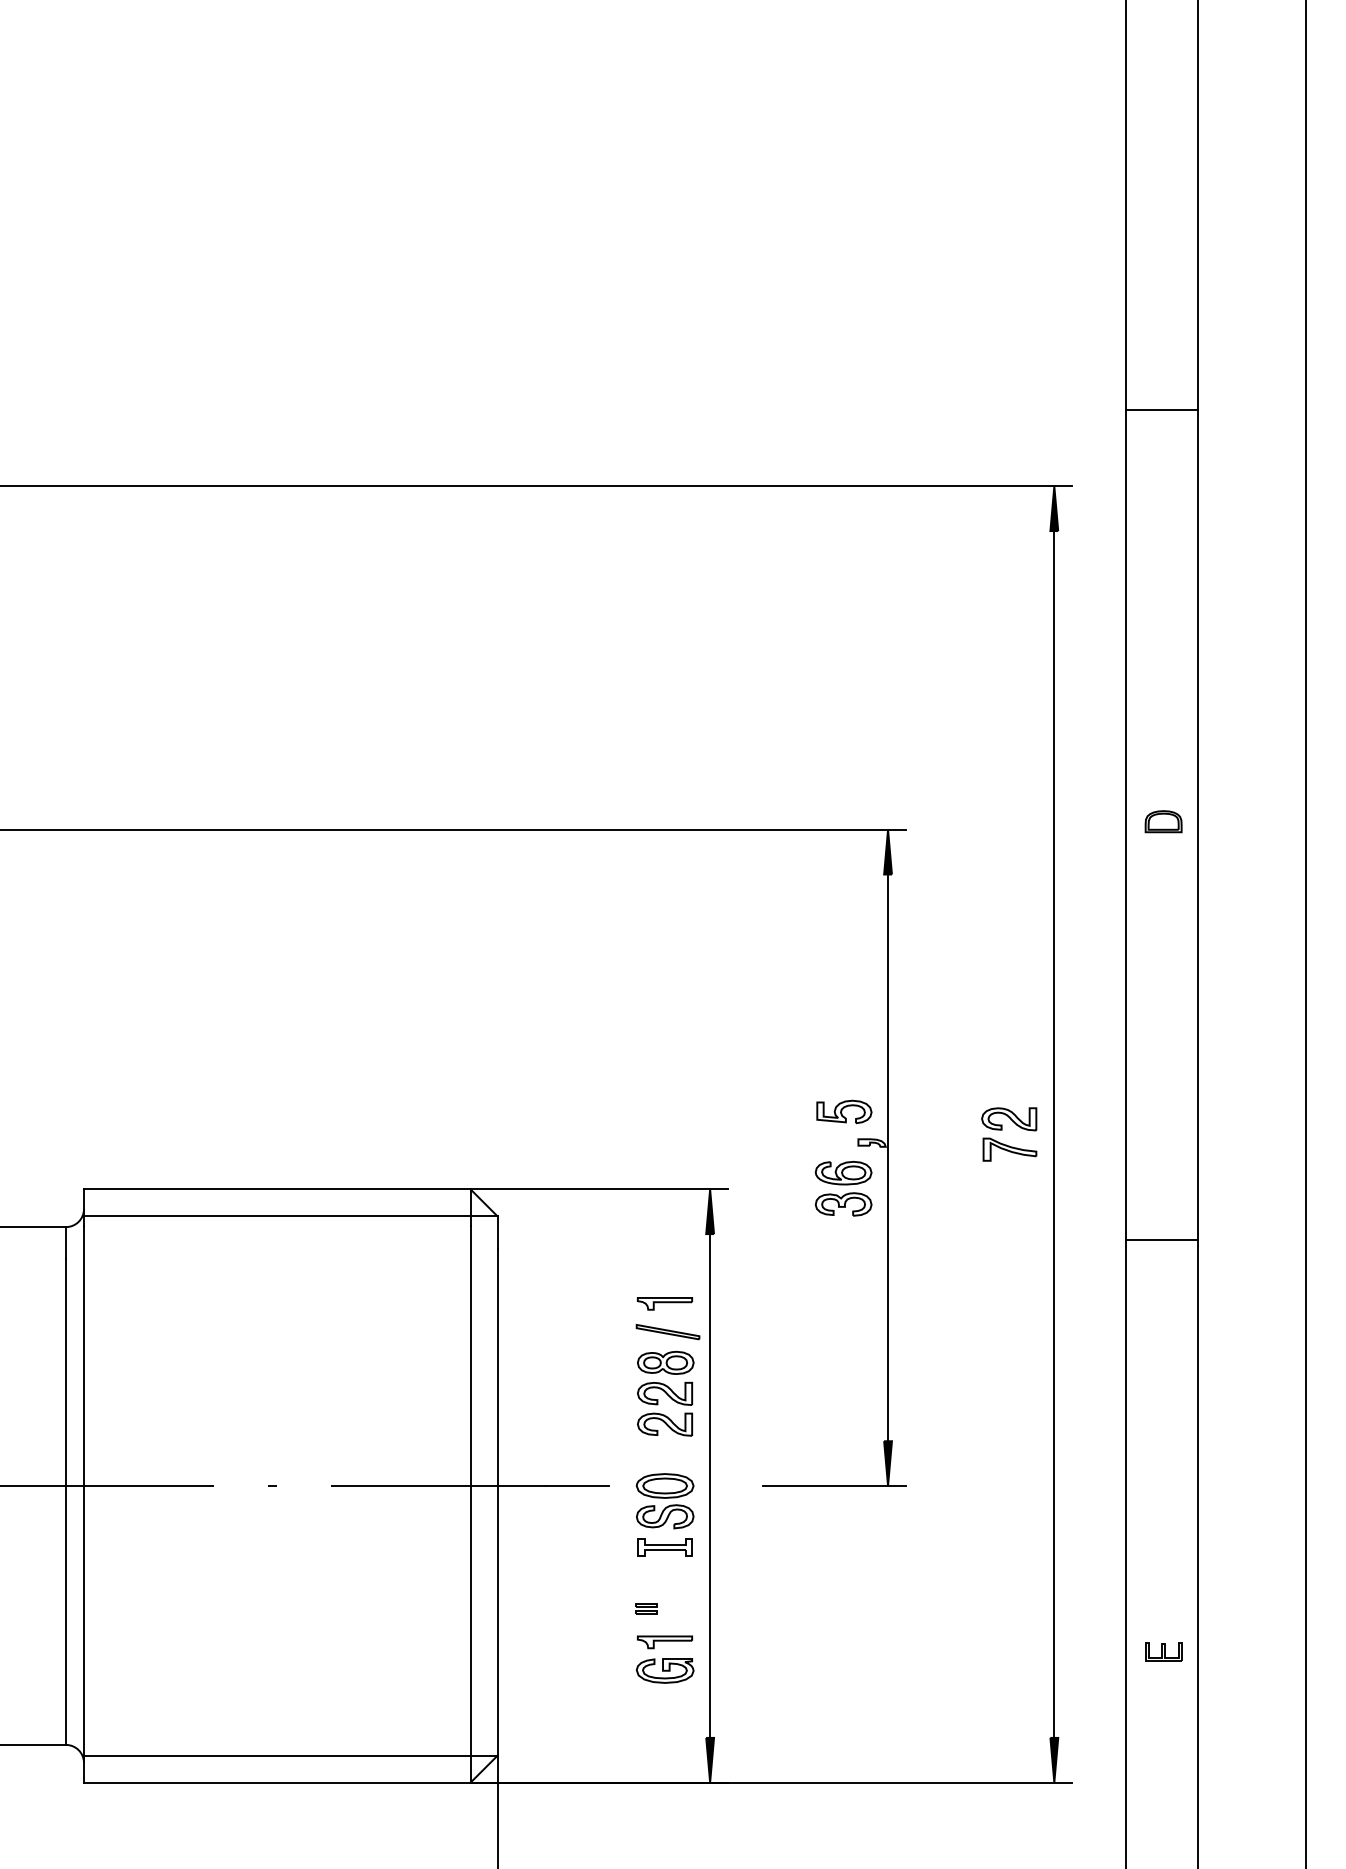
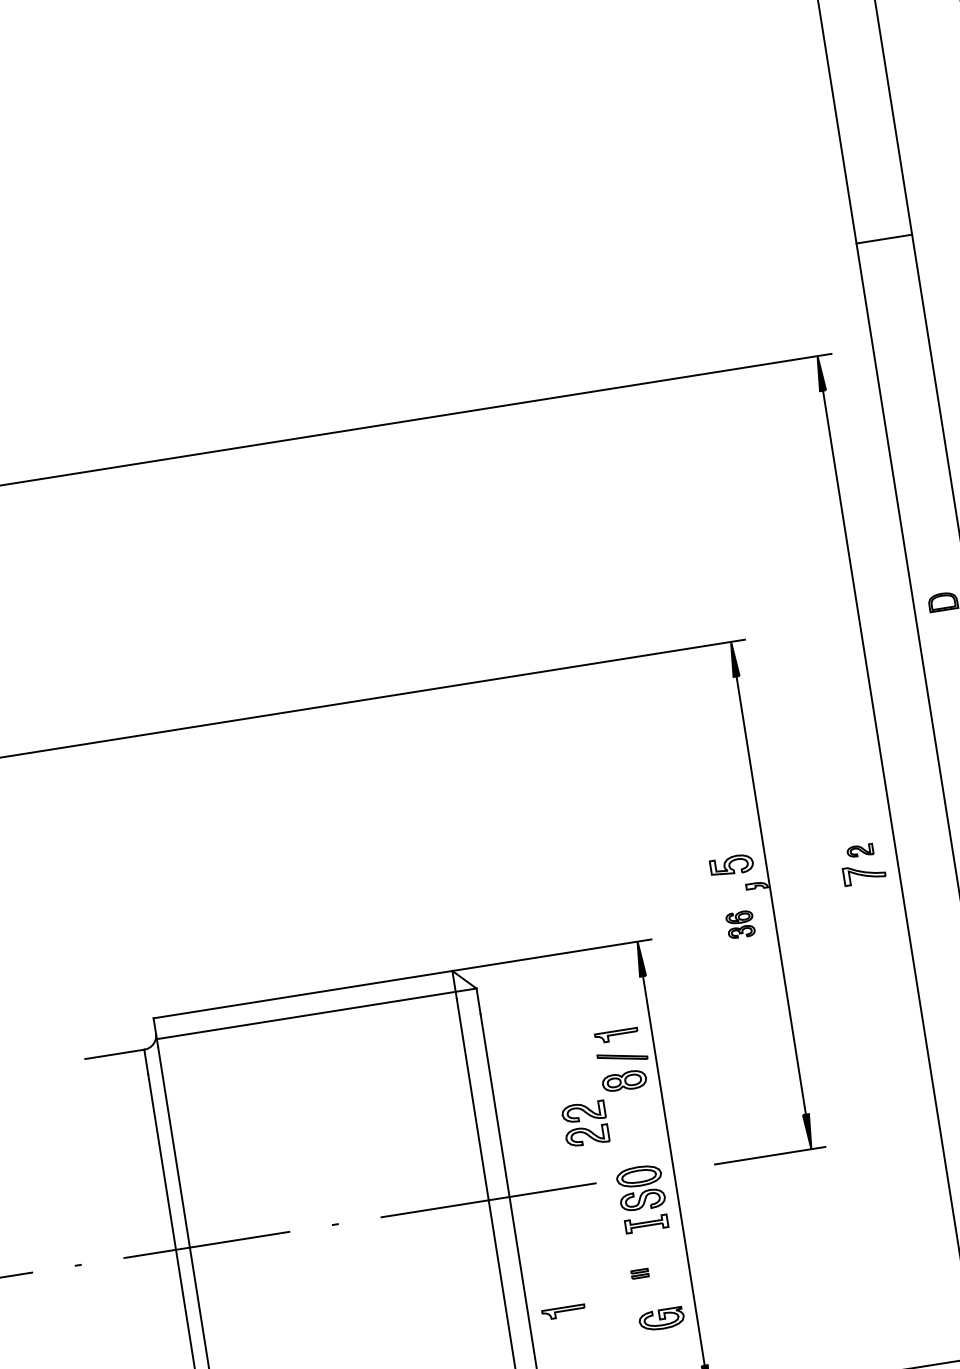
line: (1161, 410) -> (884, 239), moved
part: (1009, 1119) -> (860, 851), size x0.6
part: (843, 1188) -> (740, 924), size x0.6
part: (664, 1414) -> (585, 1128), moved
part: (665, 1642) -> (564, 1312), moved

